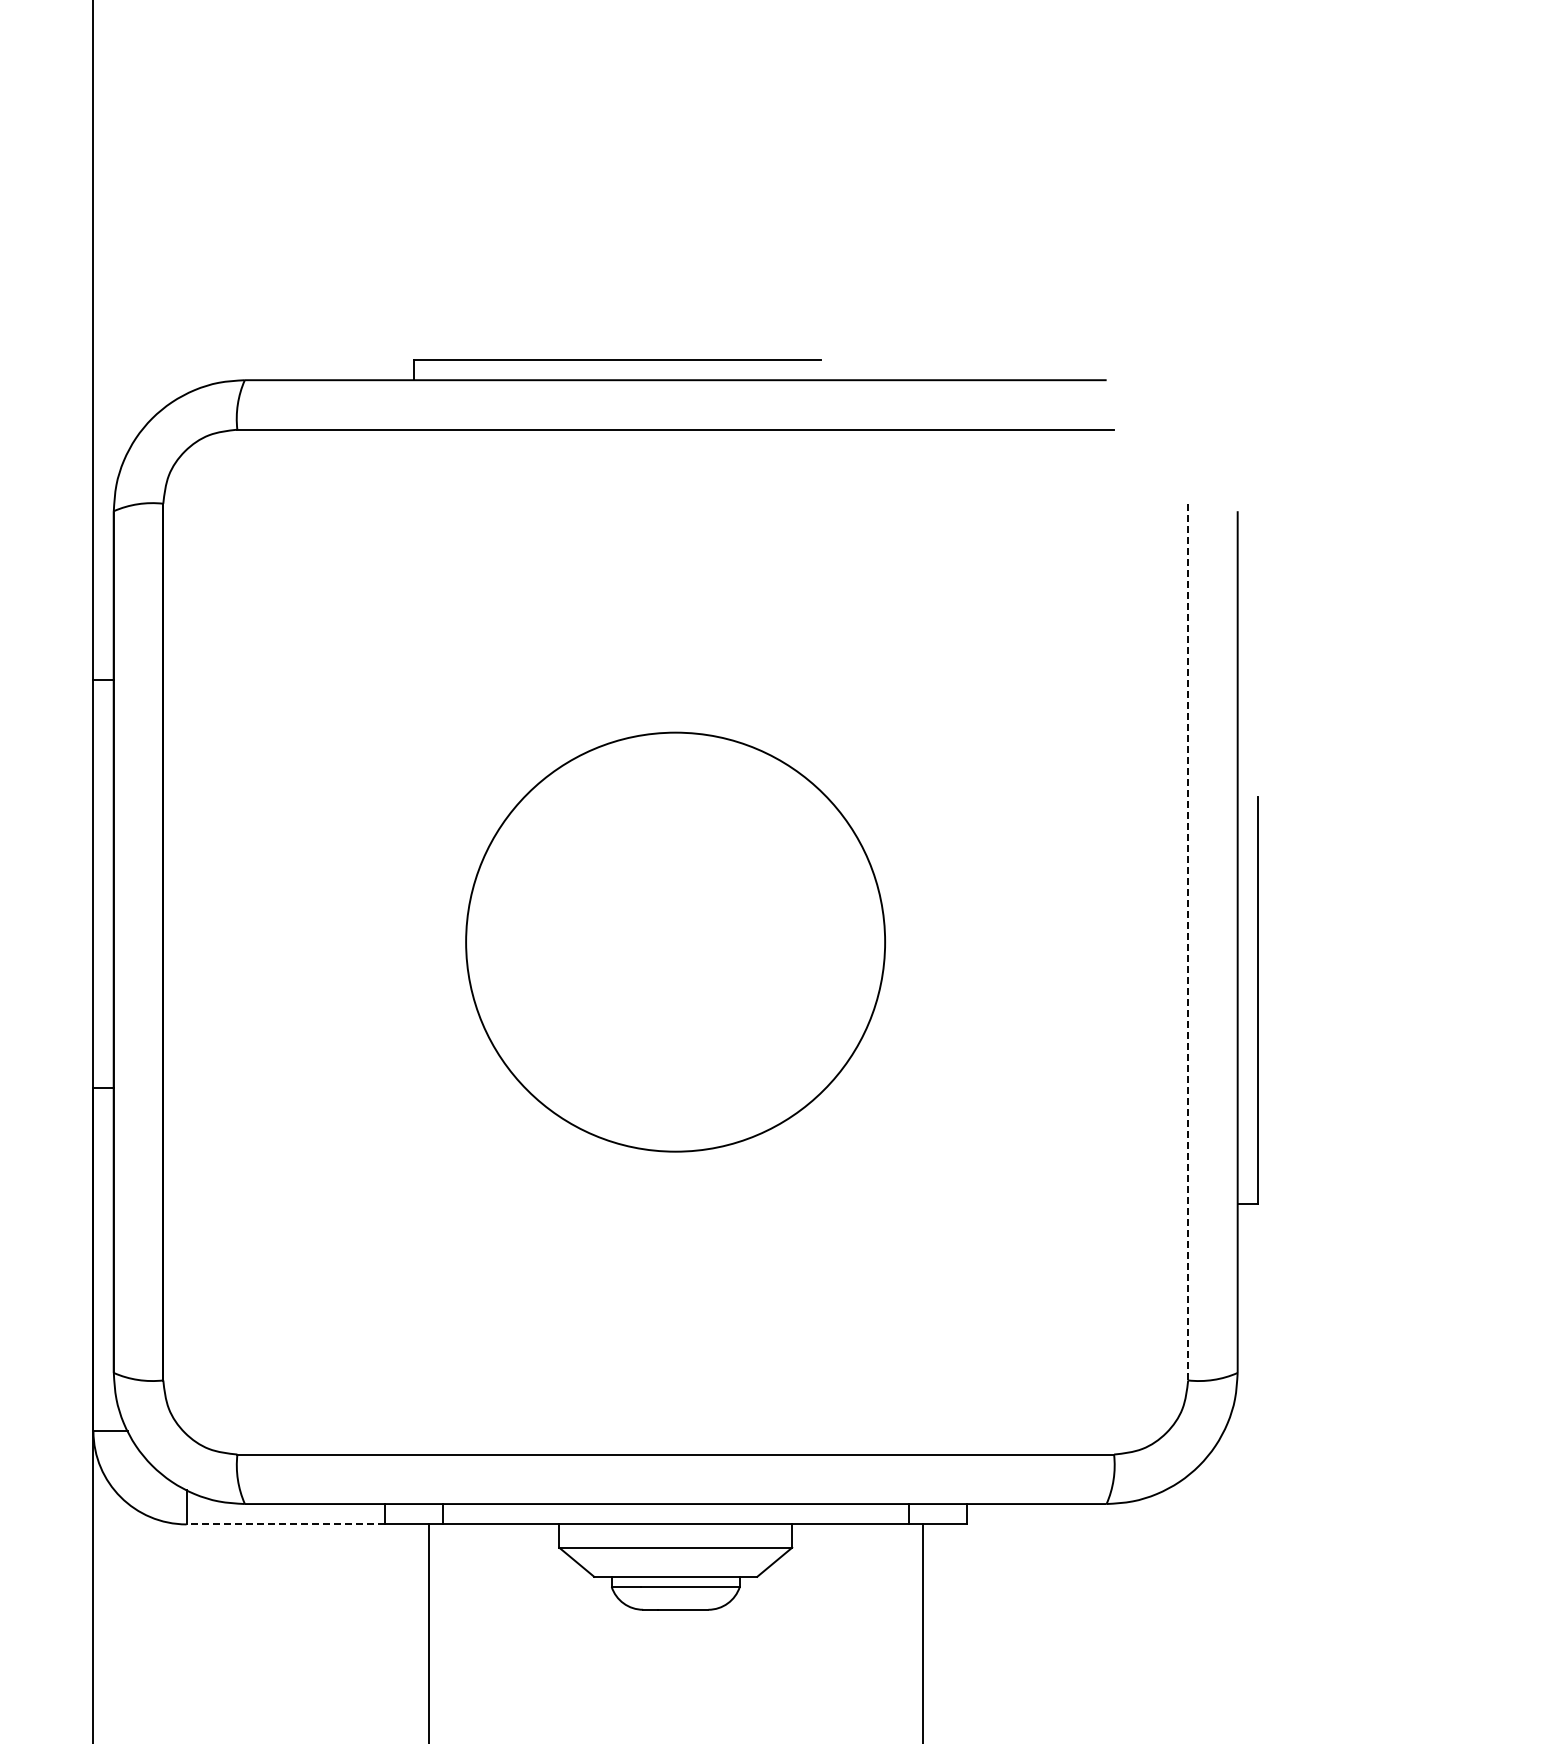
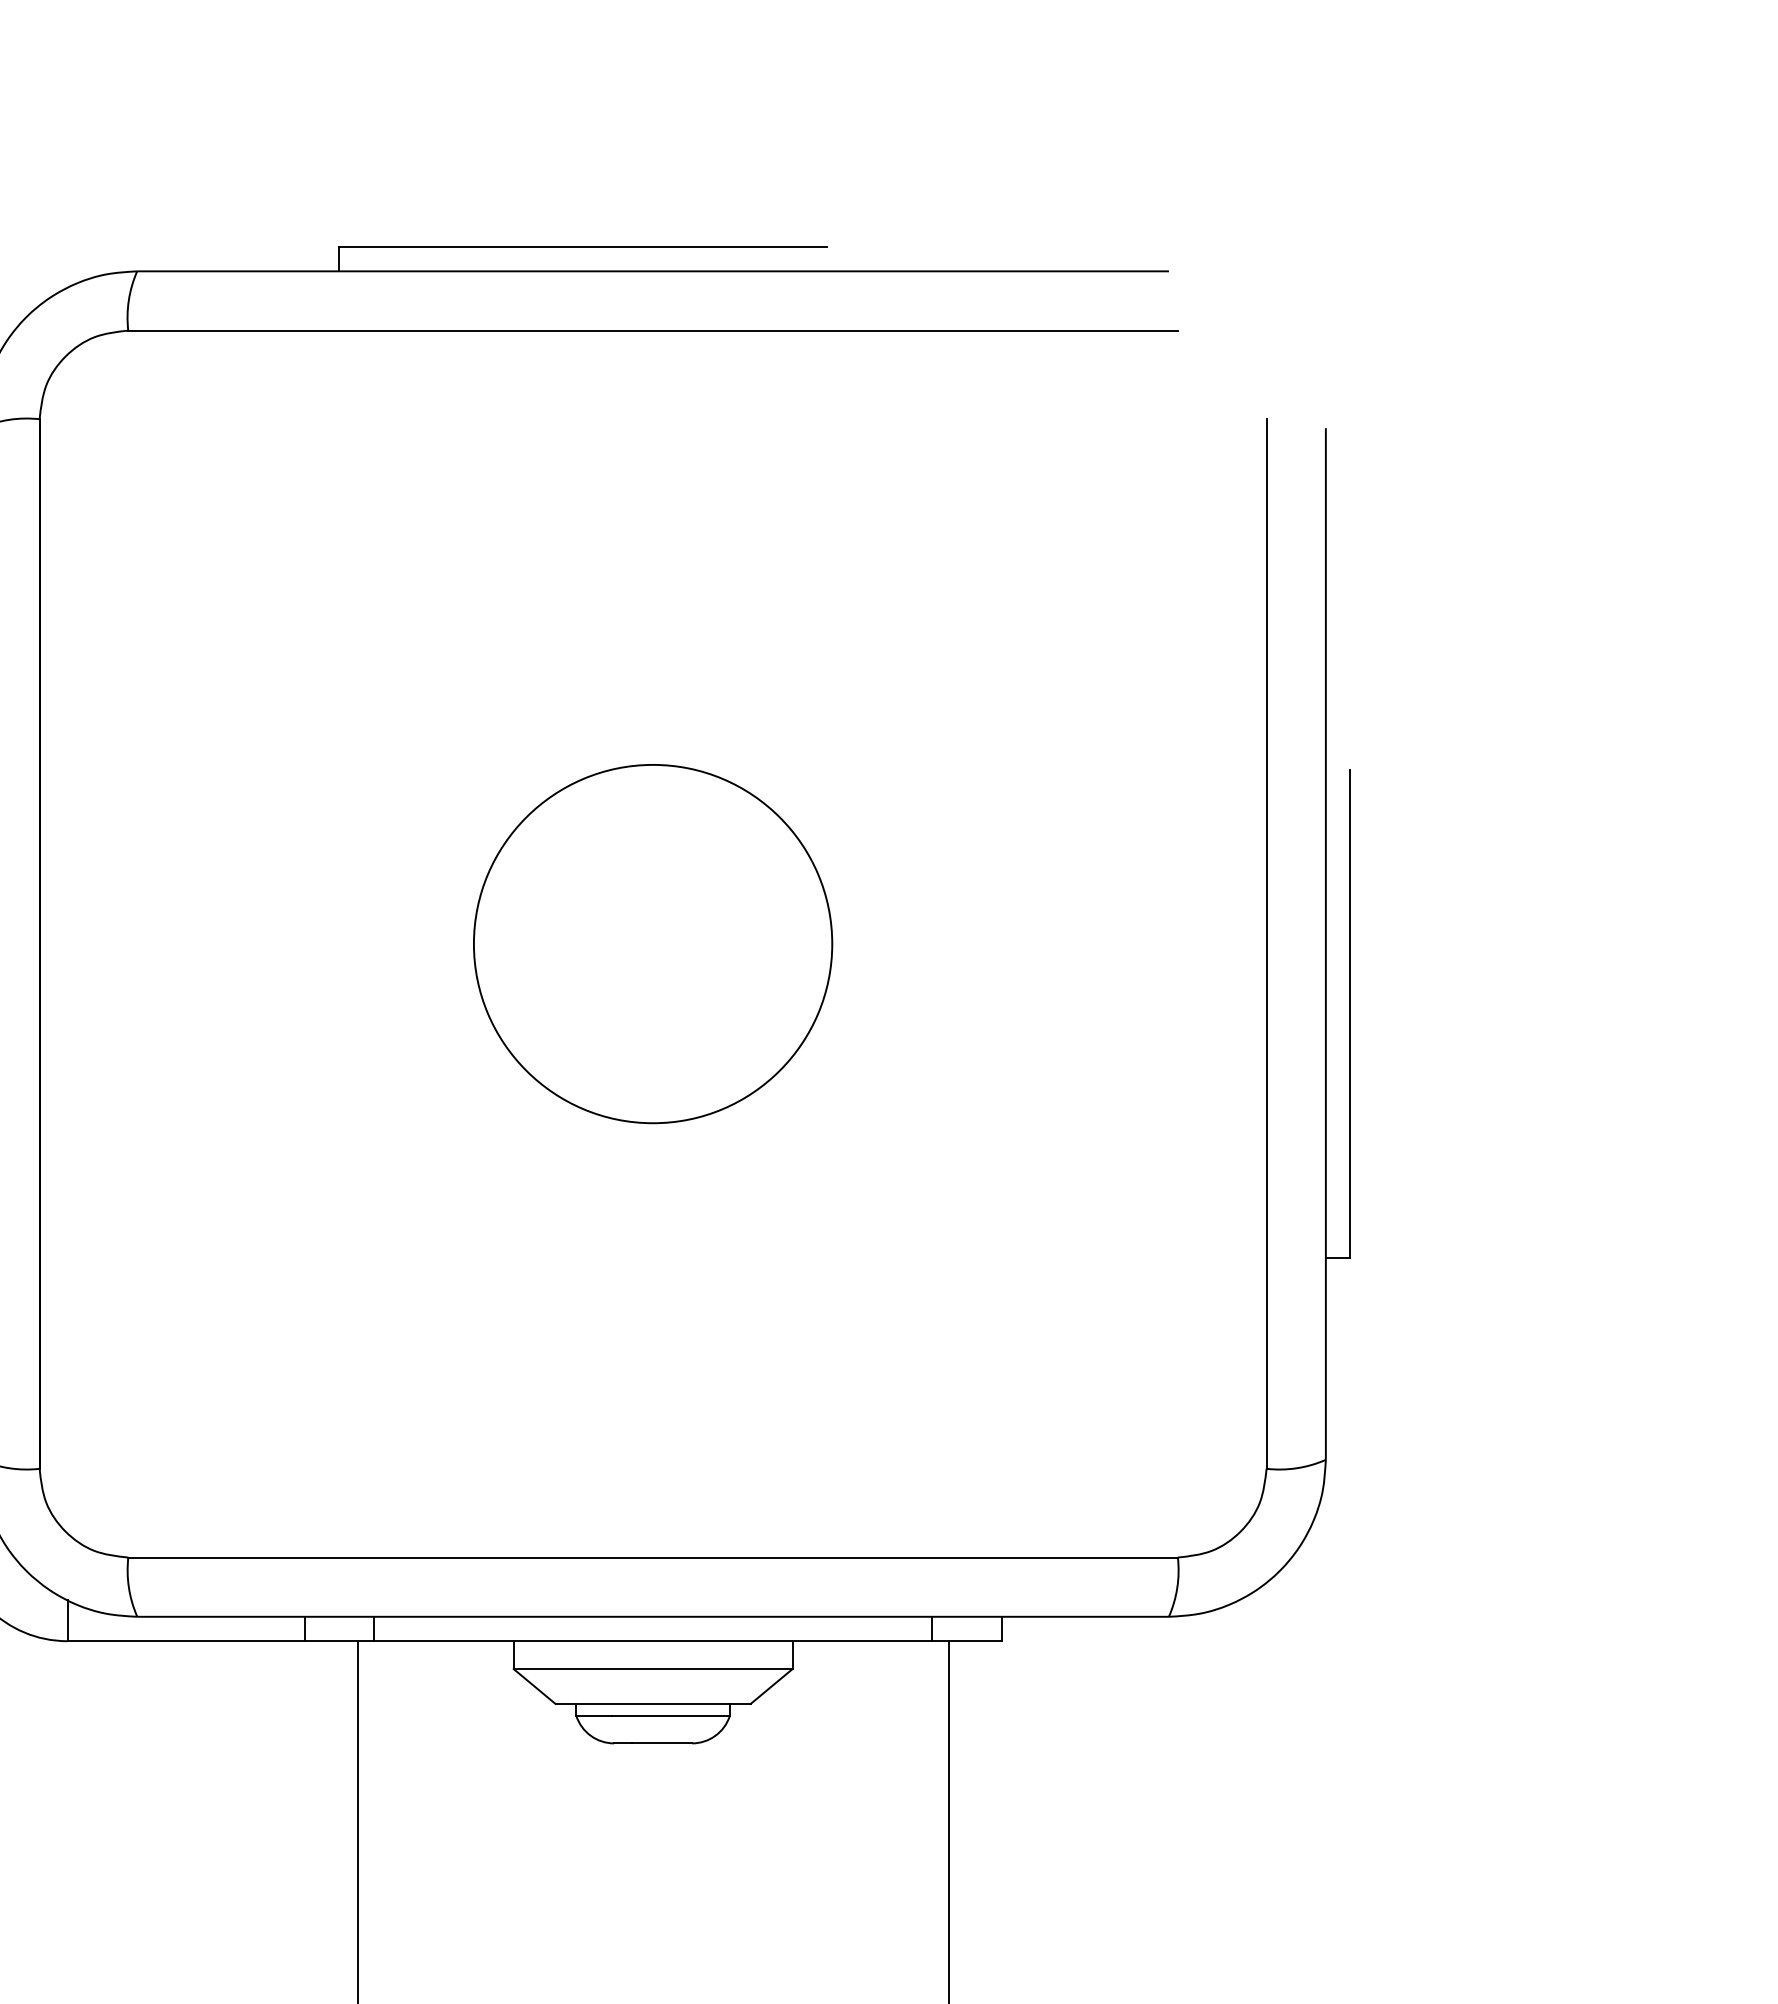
circle: (675, 941) -> (652, 943), size x0.71
line: (1188, 941) -> (1266, 943), dashed -> solid
line: (285, 1524) -> (185, 1641), dashed -> solid

